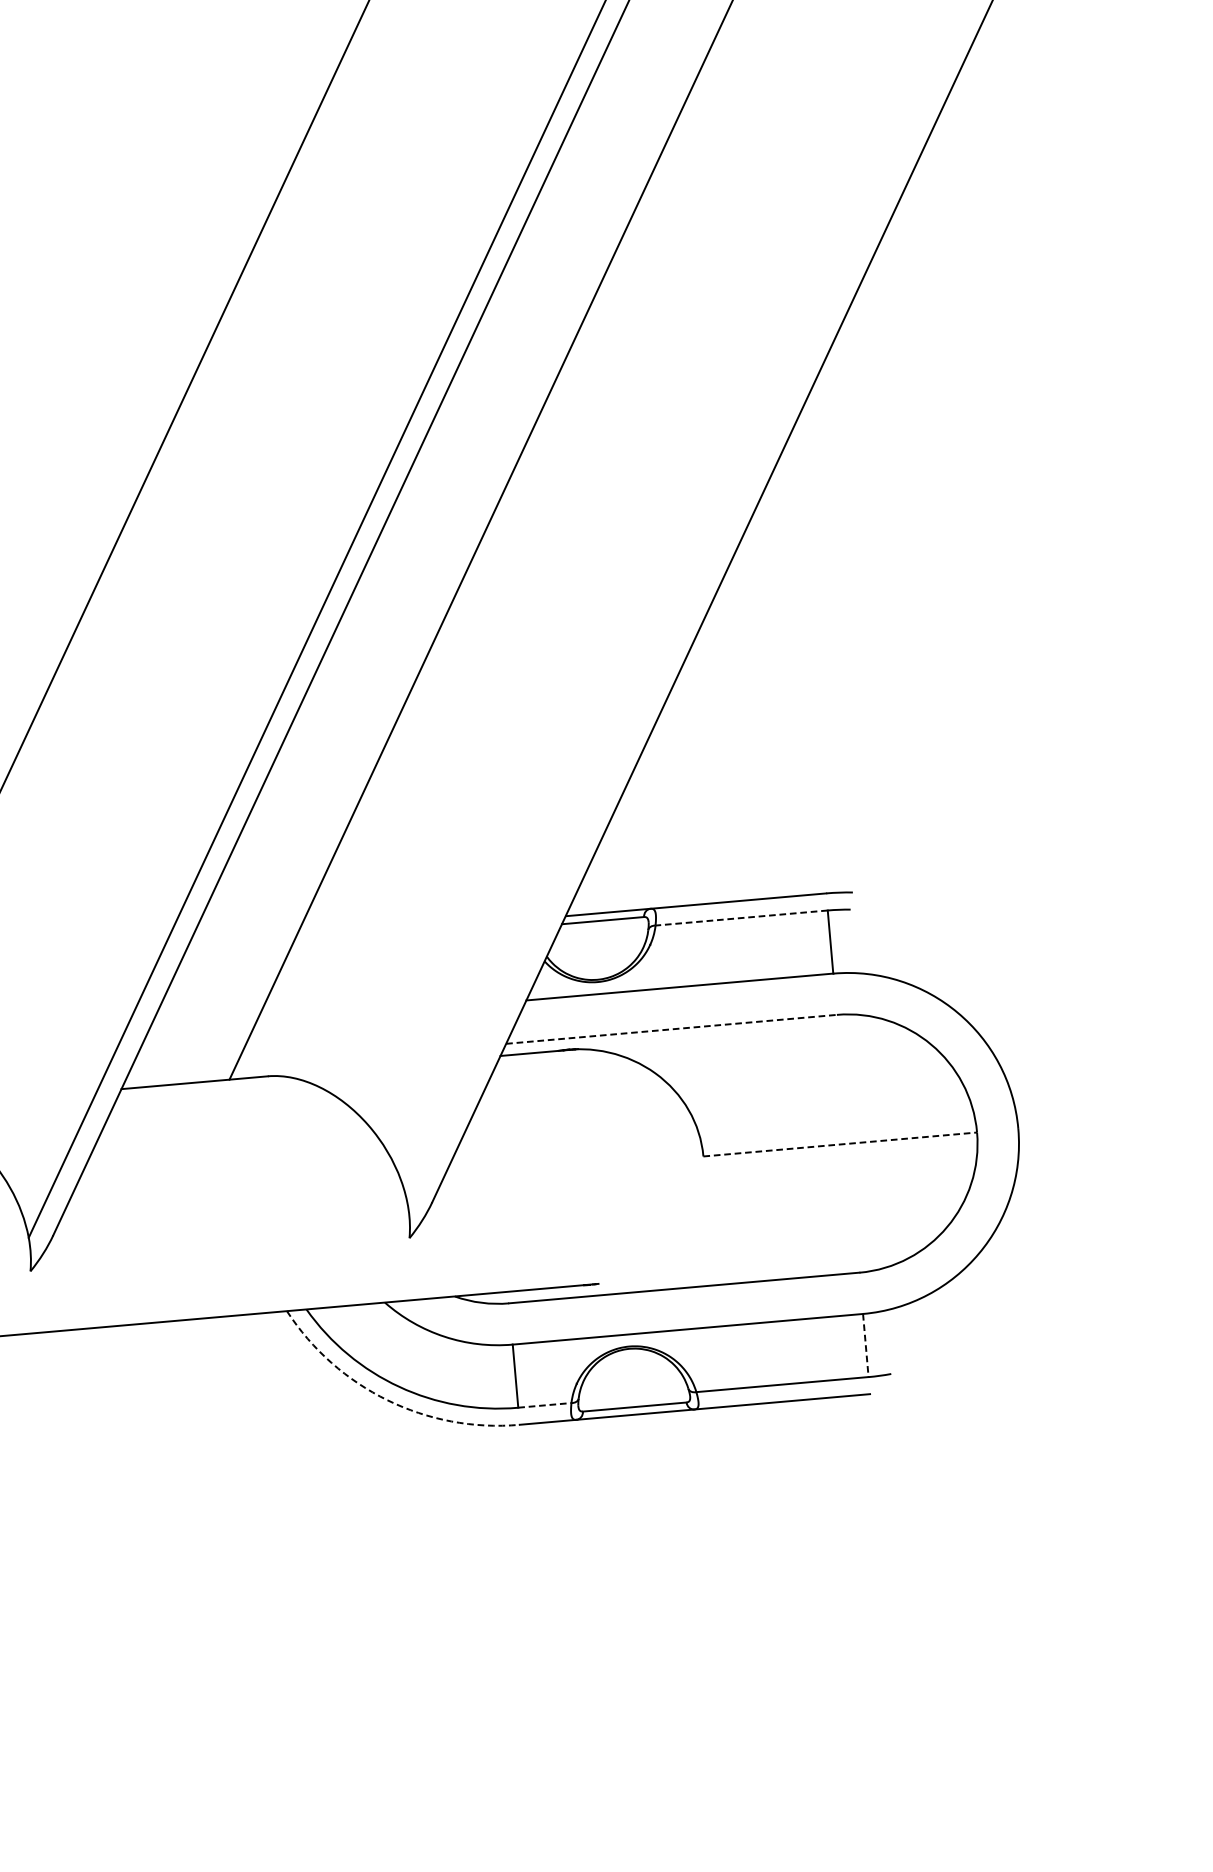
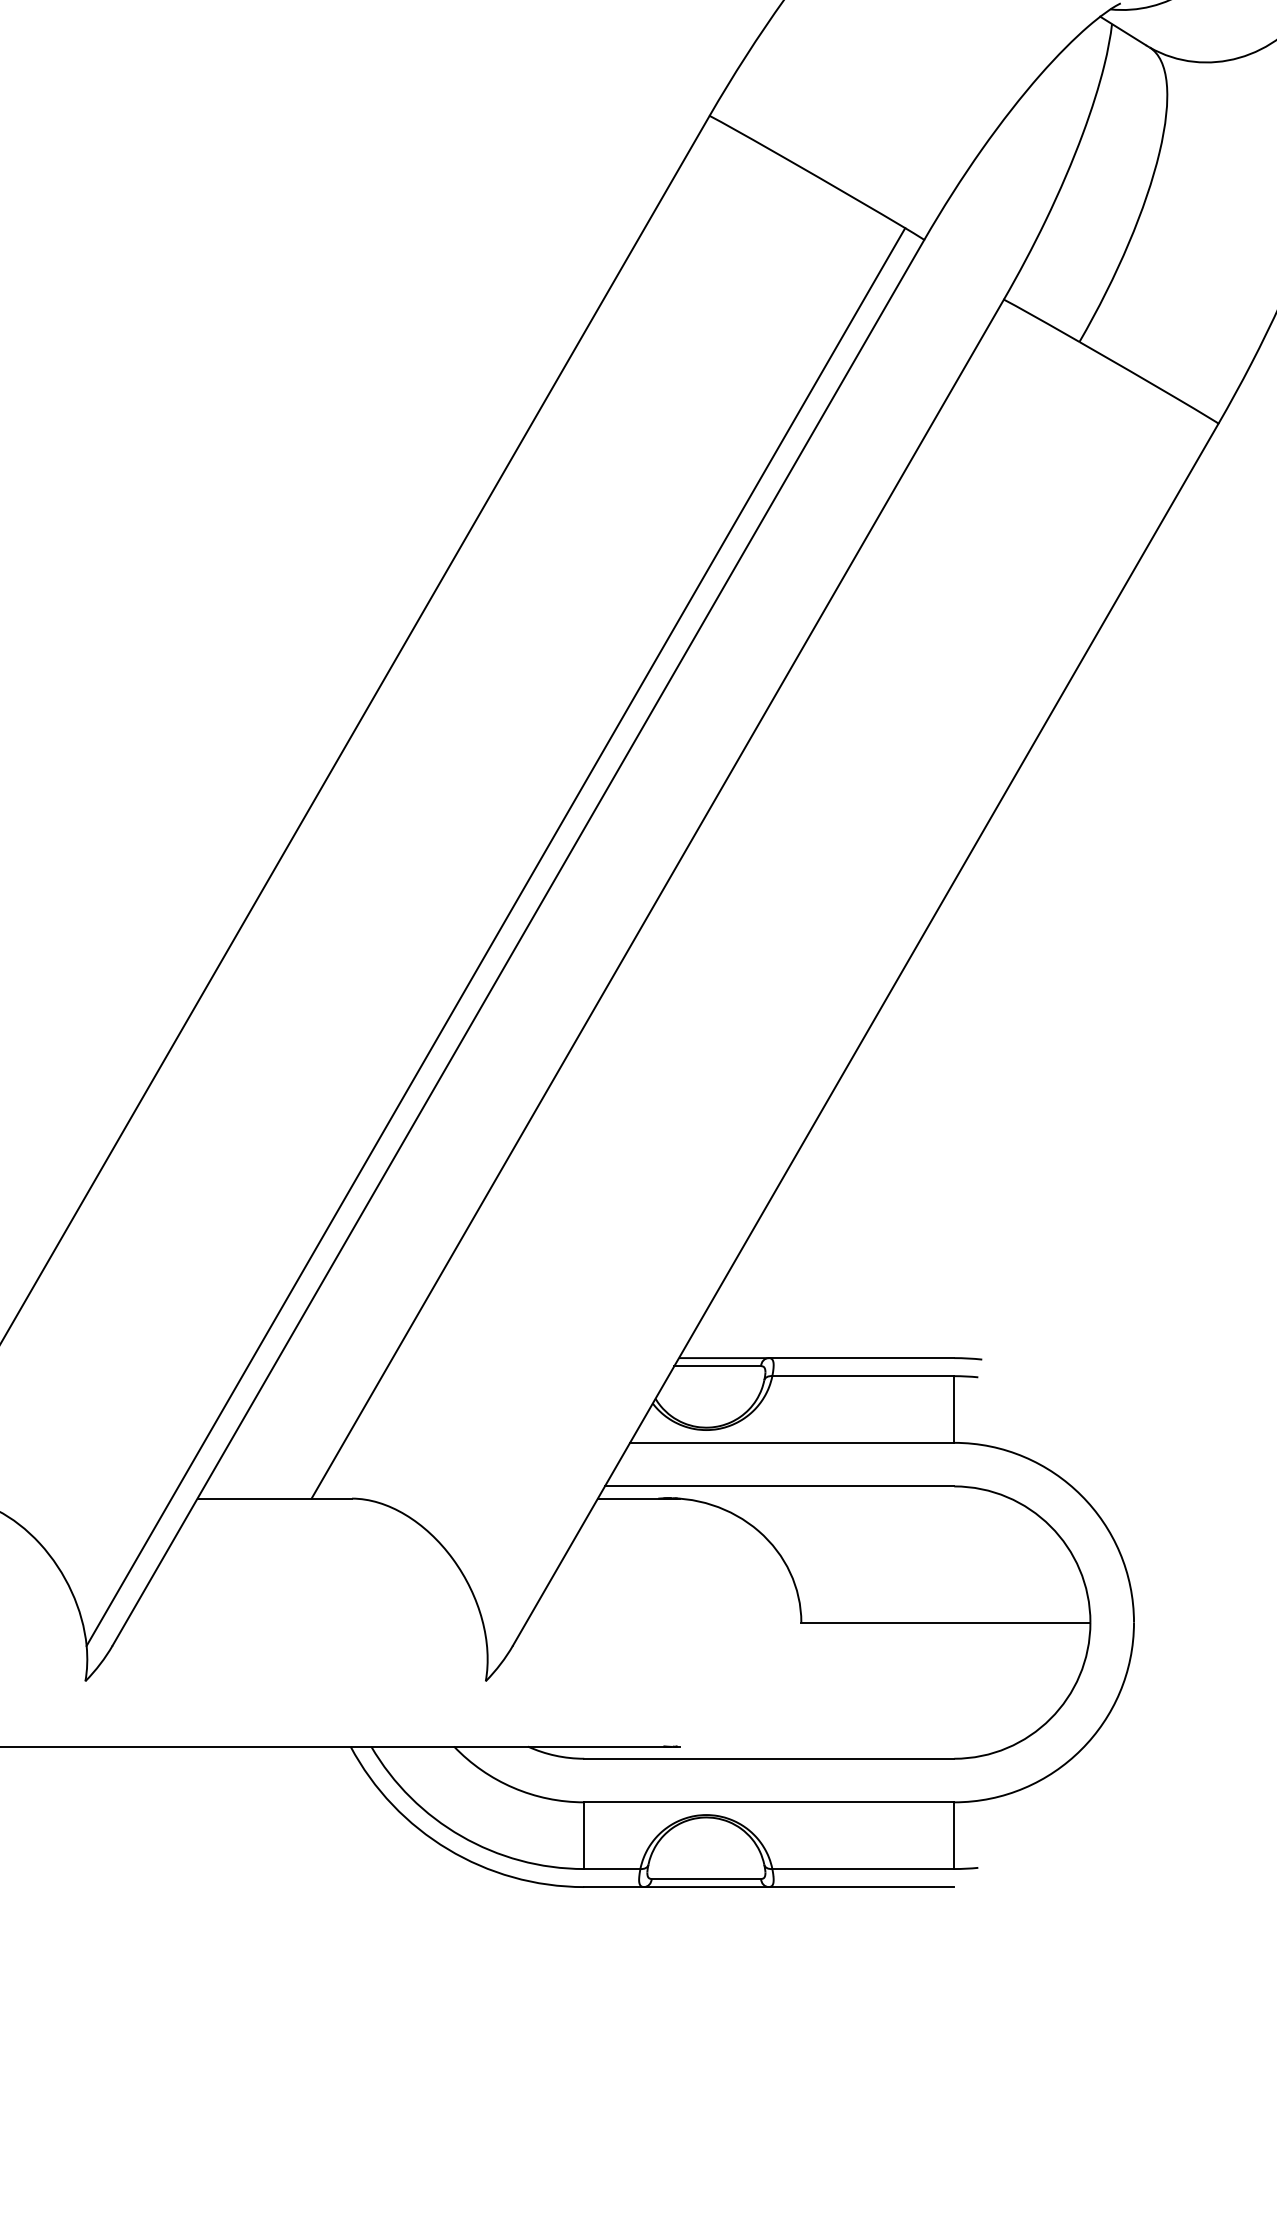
line: (741, 918) -> (863, 1376), dashed -> solid
line: (671, 1029) -> (779, 1486), dashed -> solid
line: (839, 1144) -> (945, 1622), dashed -> solid
line: (866, 1346) -> (954, 1836), dashed -> solid
arc: (387, 1400) -> (447, 1849), dashed -> solid
line: (545, 1404) -> (612, 1868), dashed -> solid

